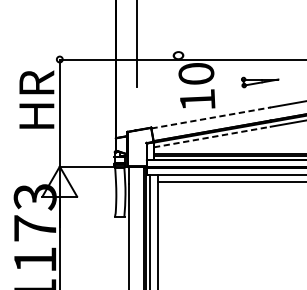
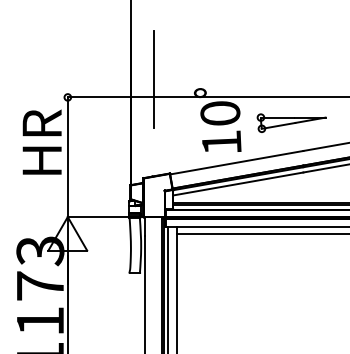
part: (260, 81) -> (291, 122), size x1.67
line: (210, 117) -> (236, 162), dashed -> solid
line: (212, 136) -> (238, 183), dashed -> solid

